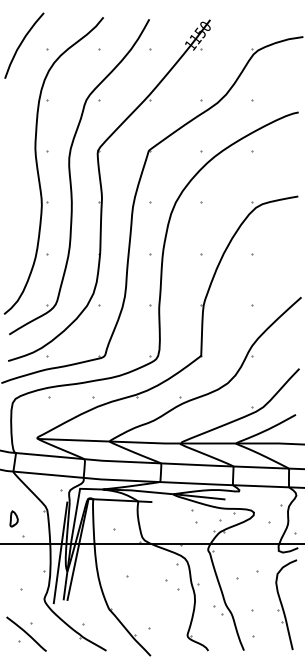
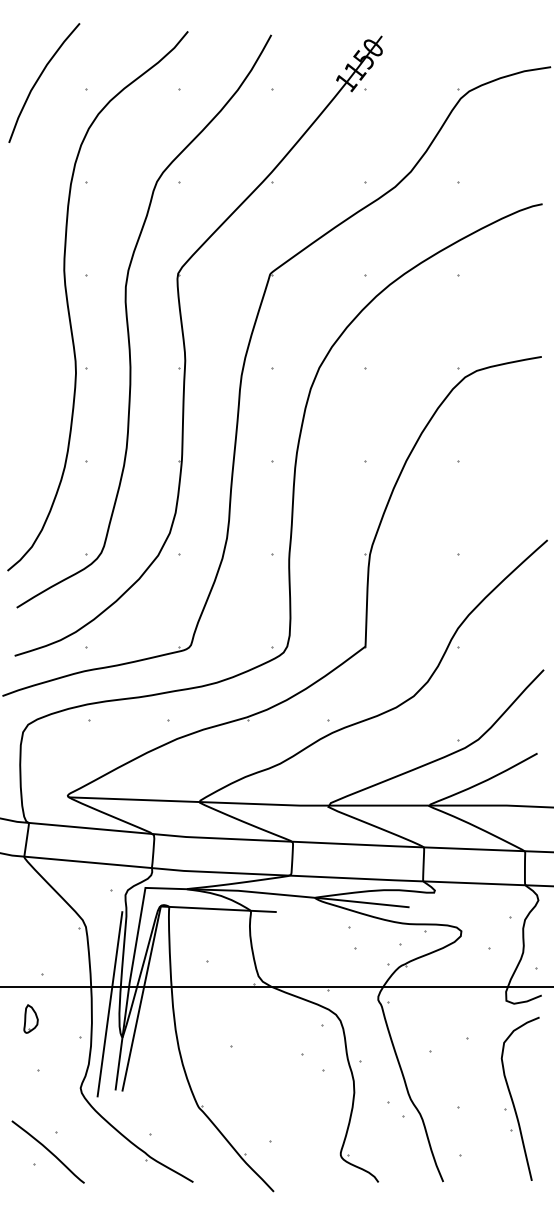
part: (13, 518) -> (29, 1018), moved

